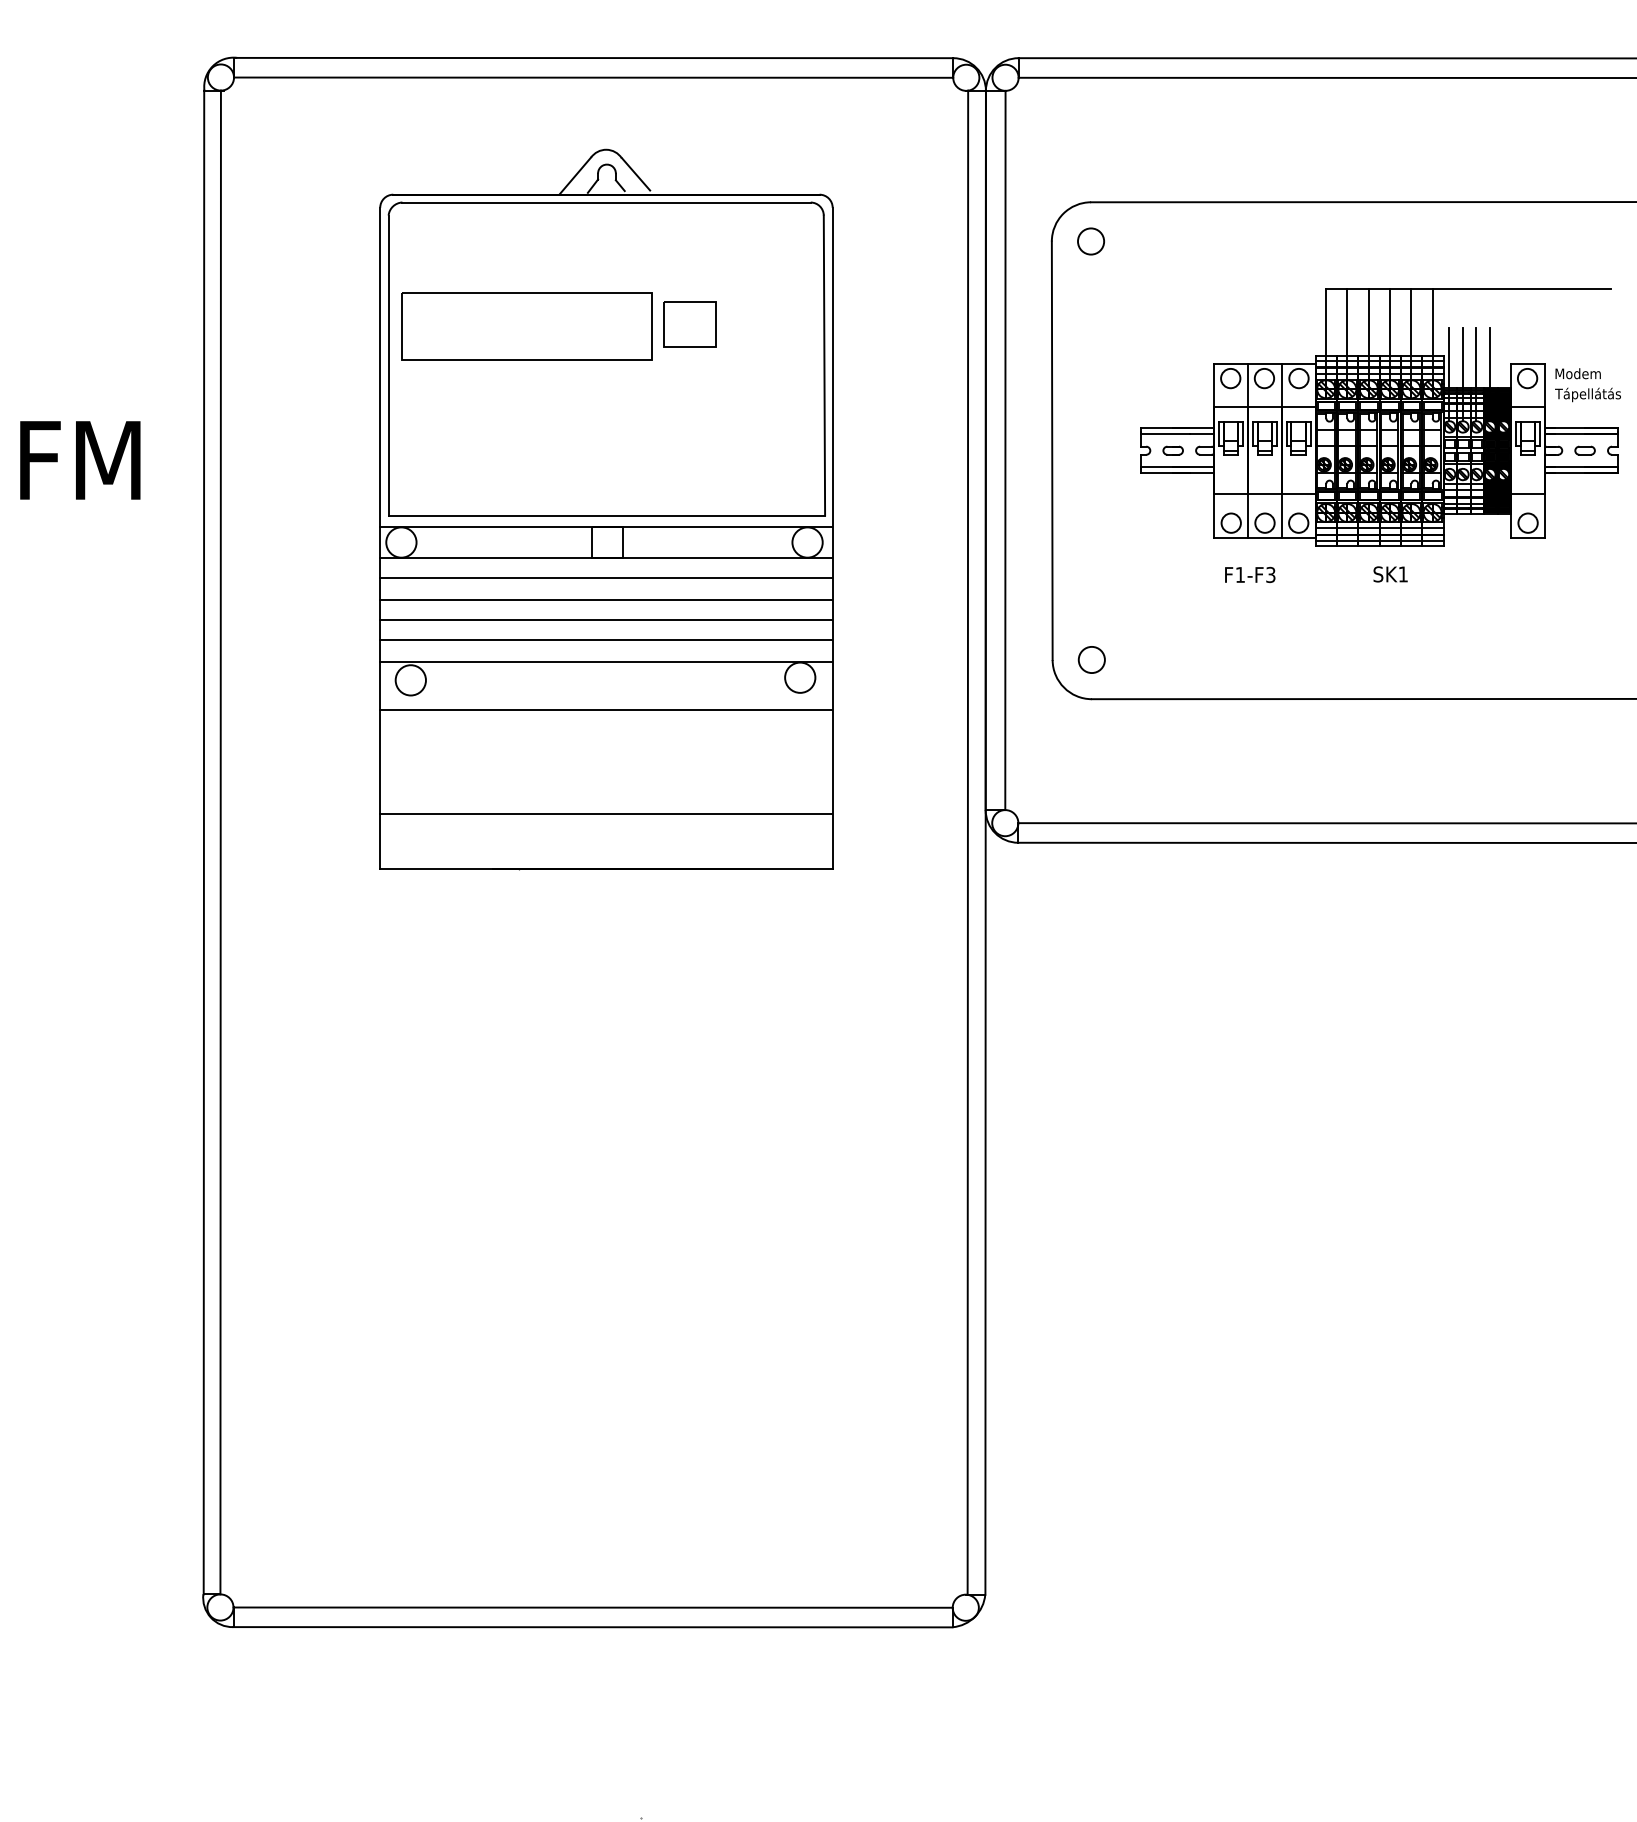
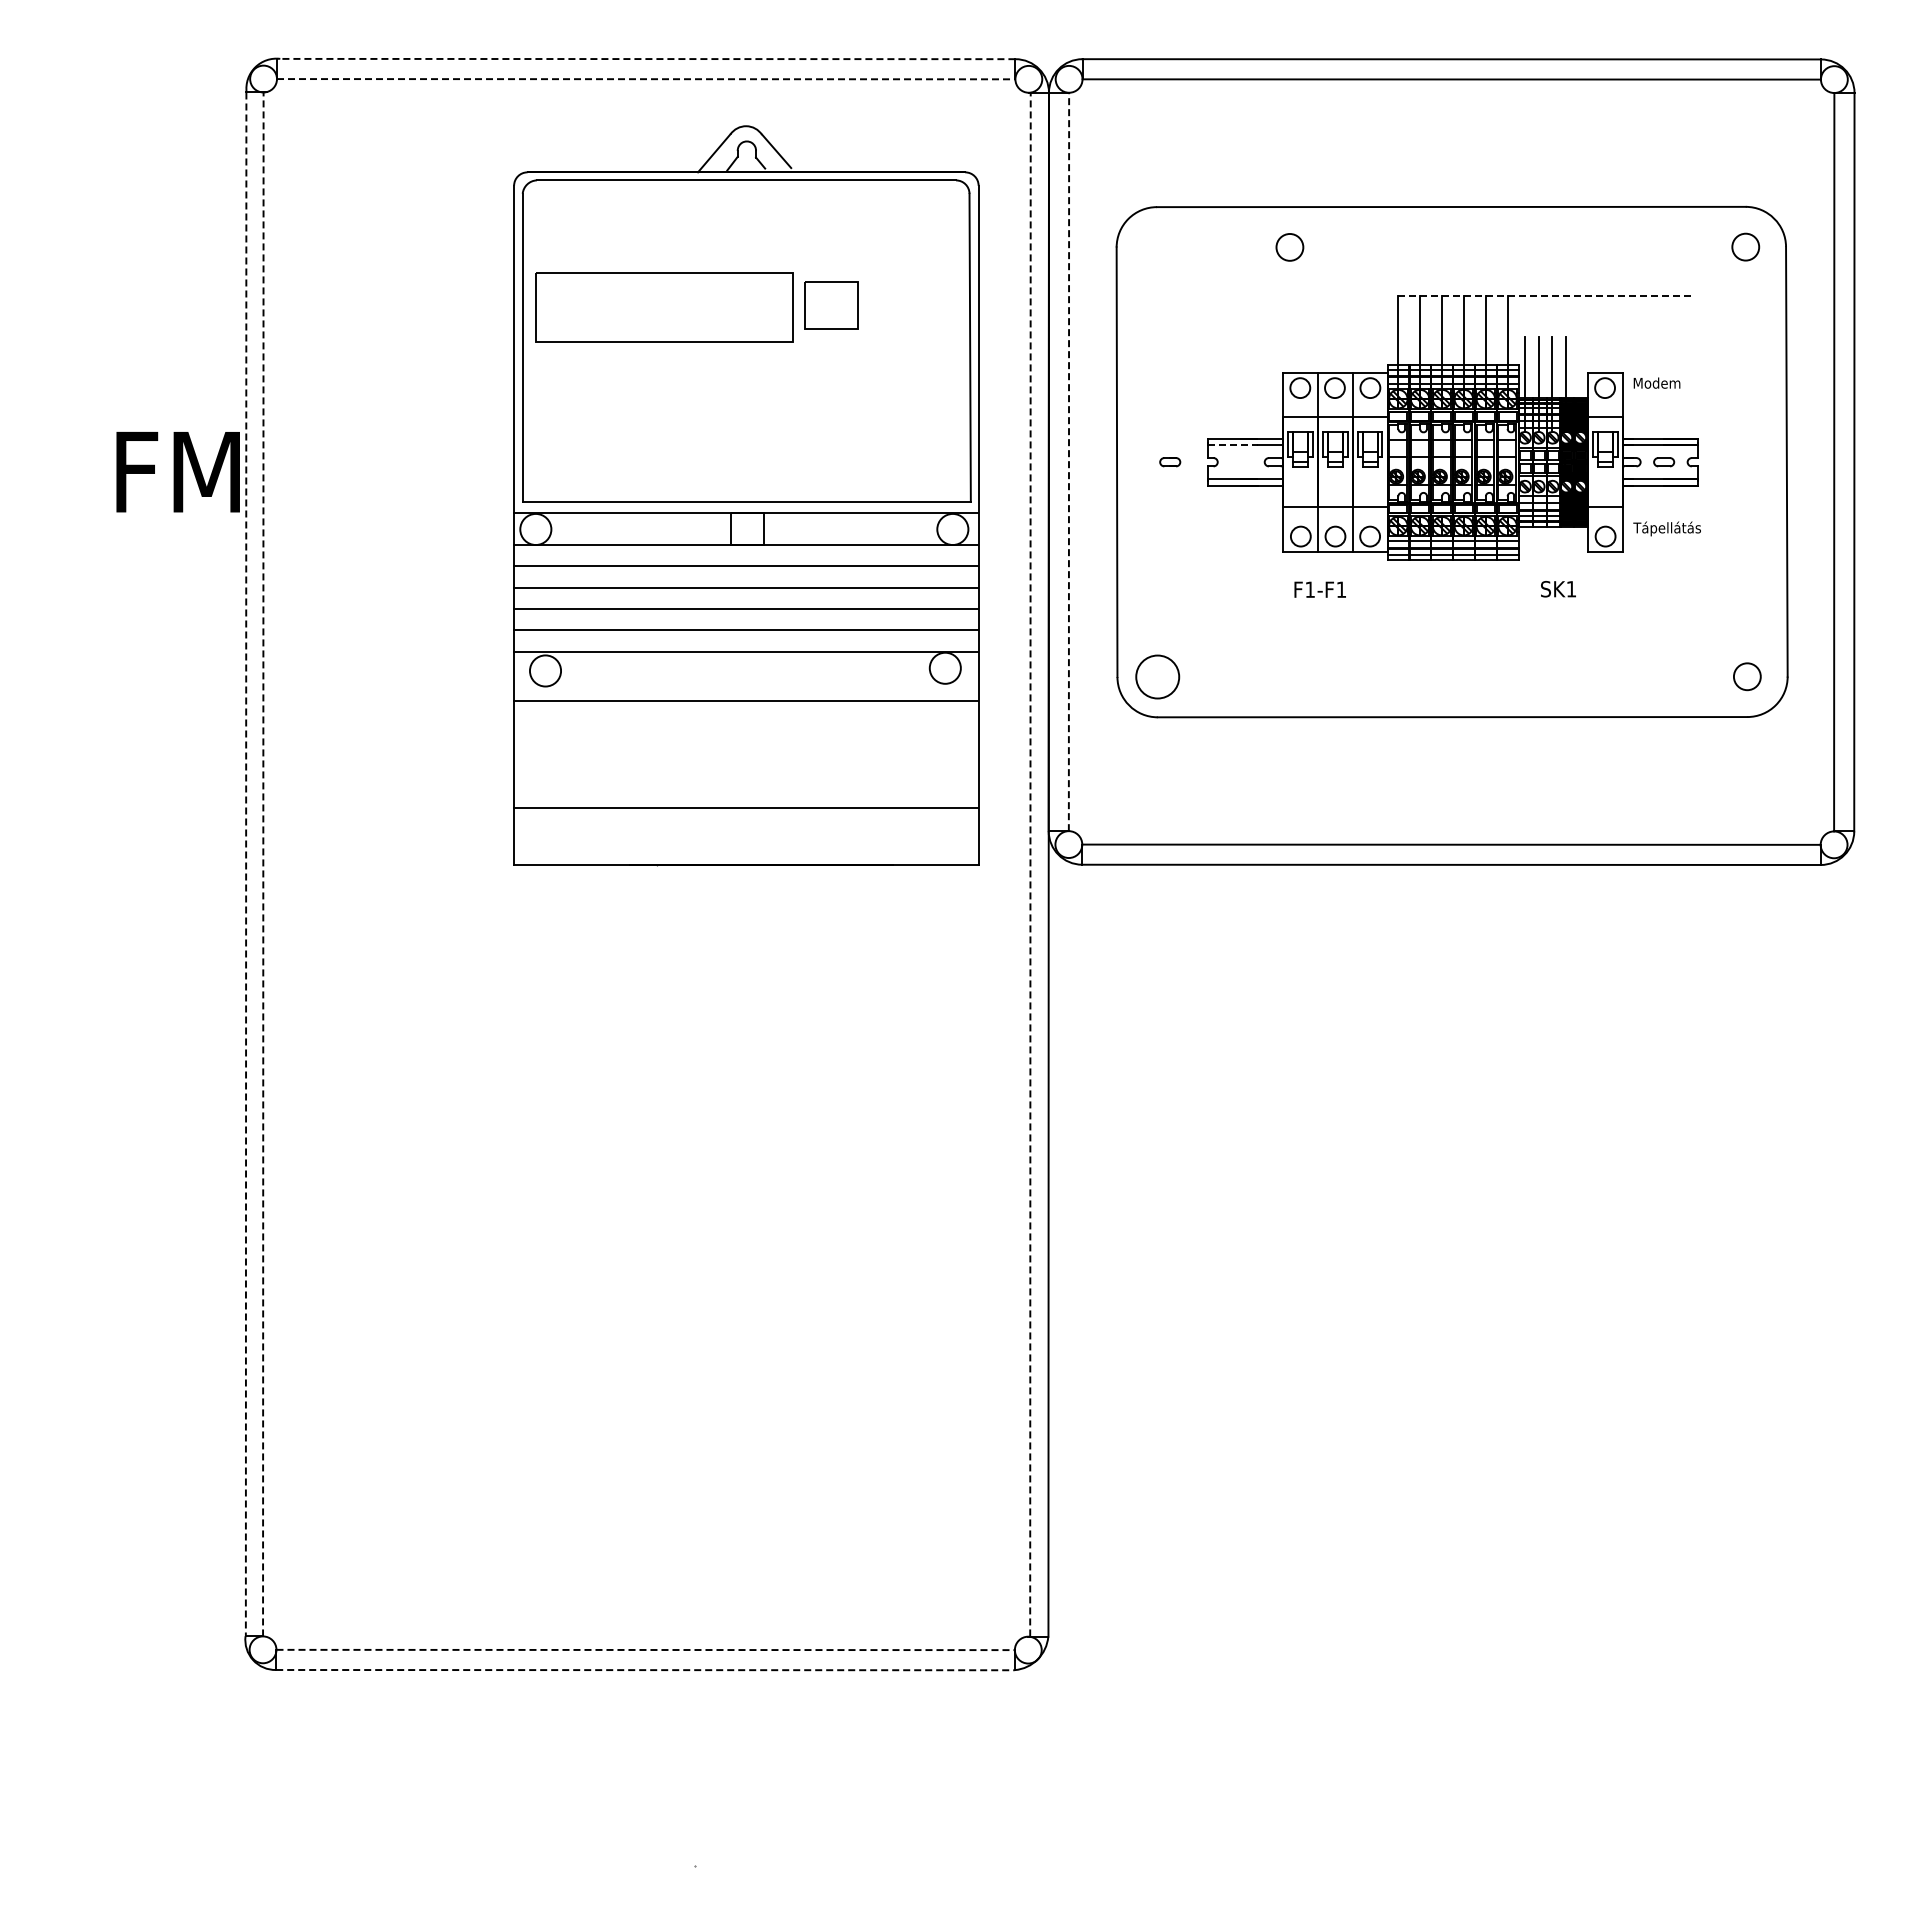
line: (592, 58) -> (645, 59), solid -> dashed
line: (593, 77) -> (646, 79), solid -> dashed
circle: (1090, 241) -> (1289, 247), moved
line: (1469, 289) -> (1545, 296), solid -> dashed
text: (1587, 394) -> (1666, 528), moved
line: (1165, 434) -> (1233, 445), solid -> dashed
line: (1004, 450) -> (1068, 461), solid -> dashed
part: (1173, 451) -> (1170, 462), moved
text: (79, 460) -> (177, 472), moved
part: (606, 509) -> (746, 495), moved
text: (1270, 574) -> (1341, 589), F1-F3 -> F1-F1
text: (1390, 574) -> (1558, 589), moved
circle: (1091, 659) -> (1157, 676), size x1.6
line: (204, 842) -> (246, 864), solid -> dashed
line: (220, 842) -> (263, 864), solid -> dashed
line: (967, 842) -> (1030, 864), solid -> dashed
line: (593, 1607) -> (646, 1649), solid -> dashed
line: (592, 1627) -> (645, 1670), solid -> dashed

